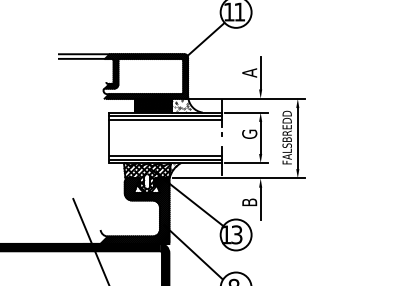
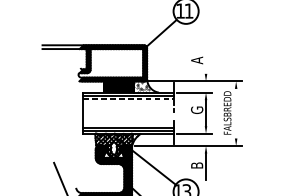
line: (260, 73) -> (205, 60), removed
line: (166, 120) -> (129, 99), solid -> dashed
line: (297, 138) -> (235, 113), removed

